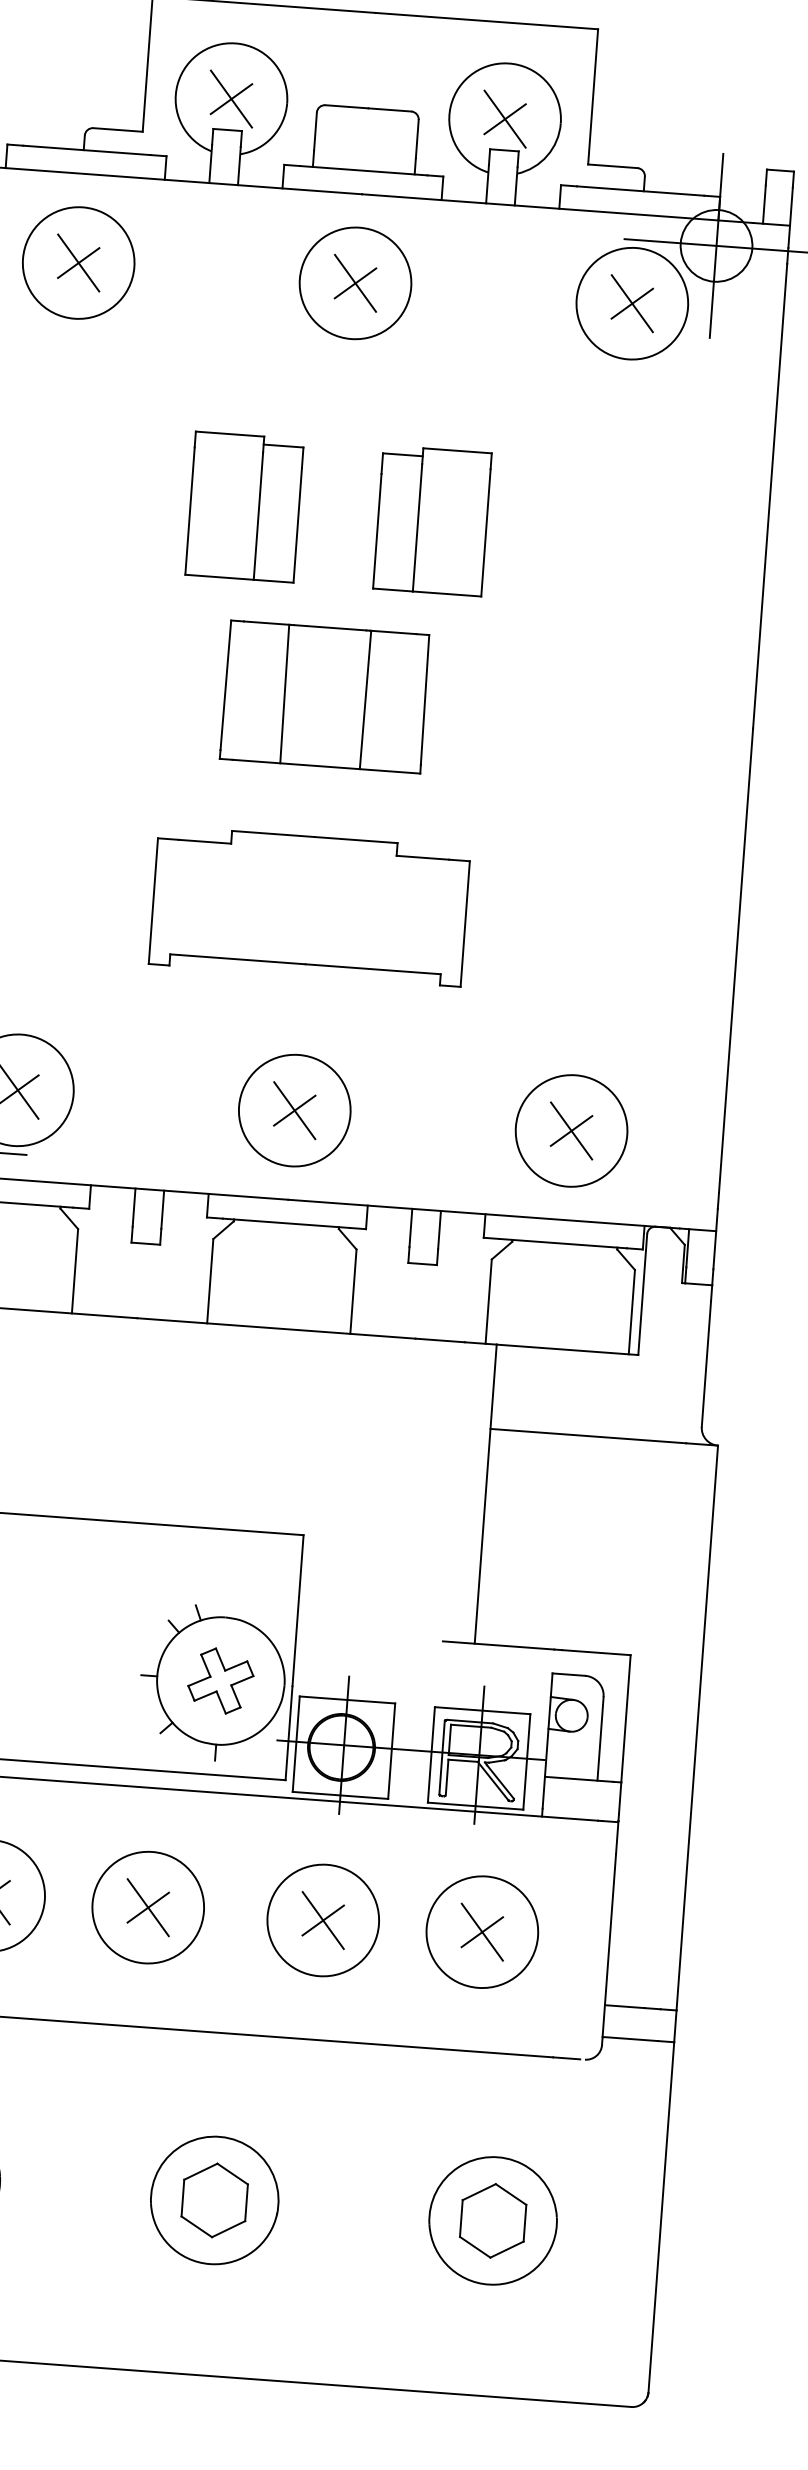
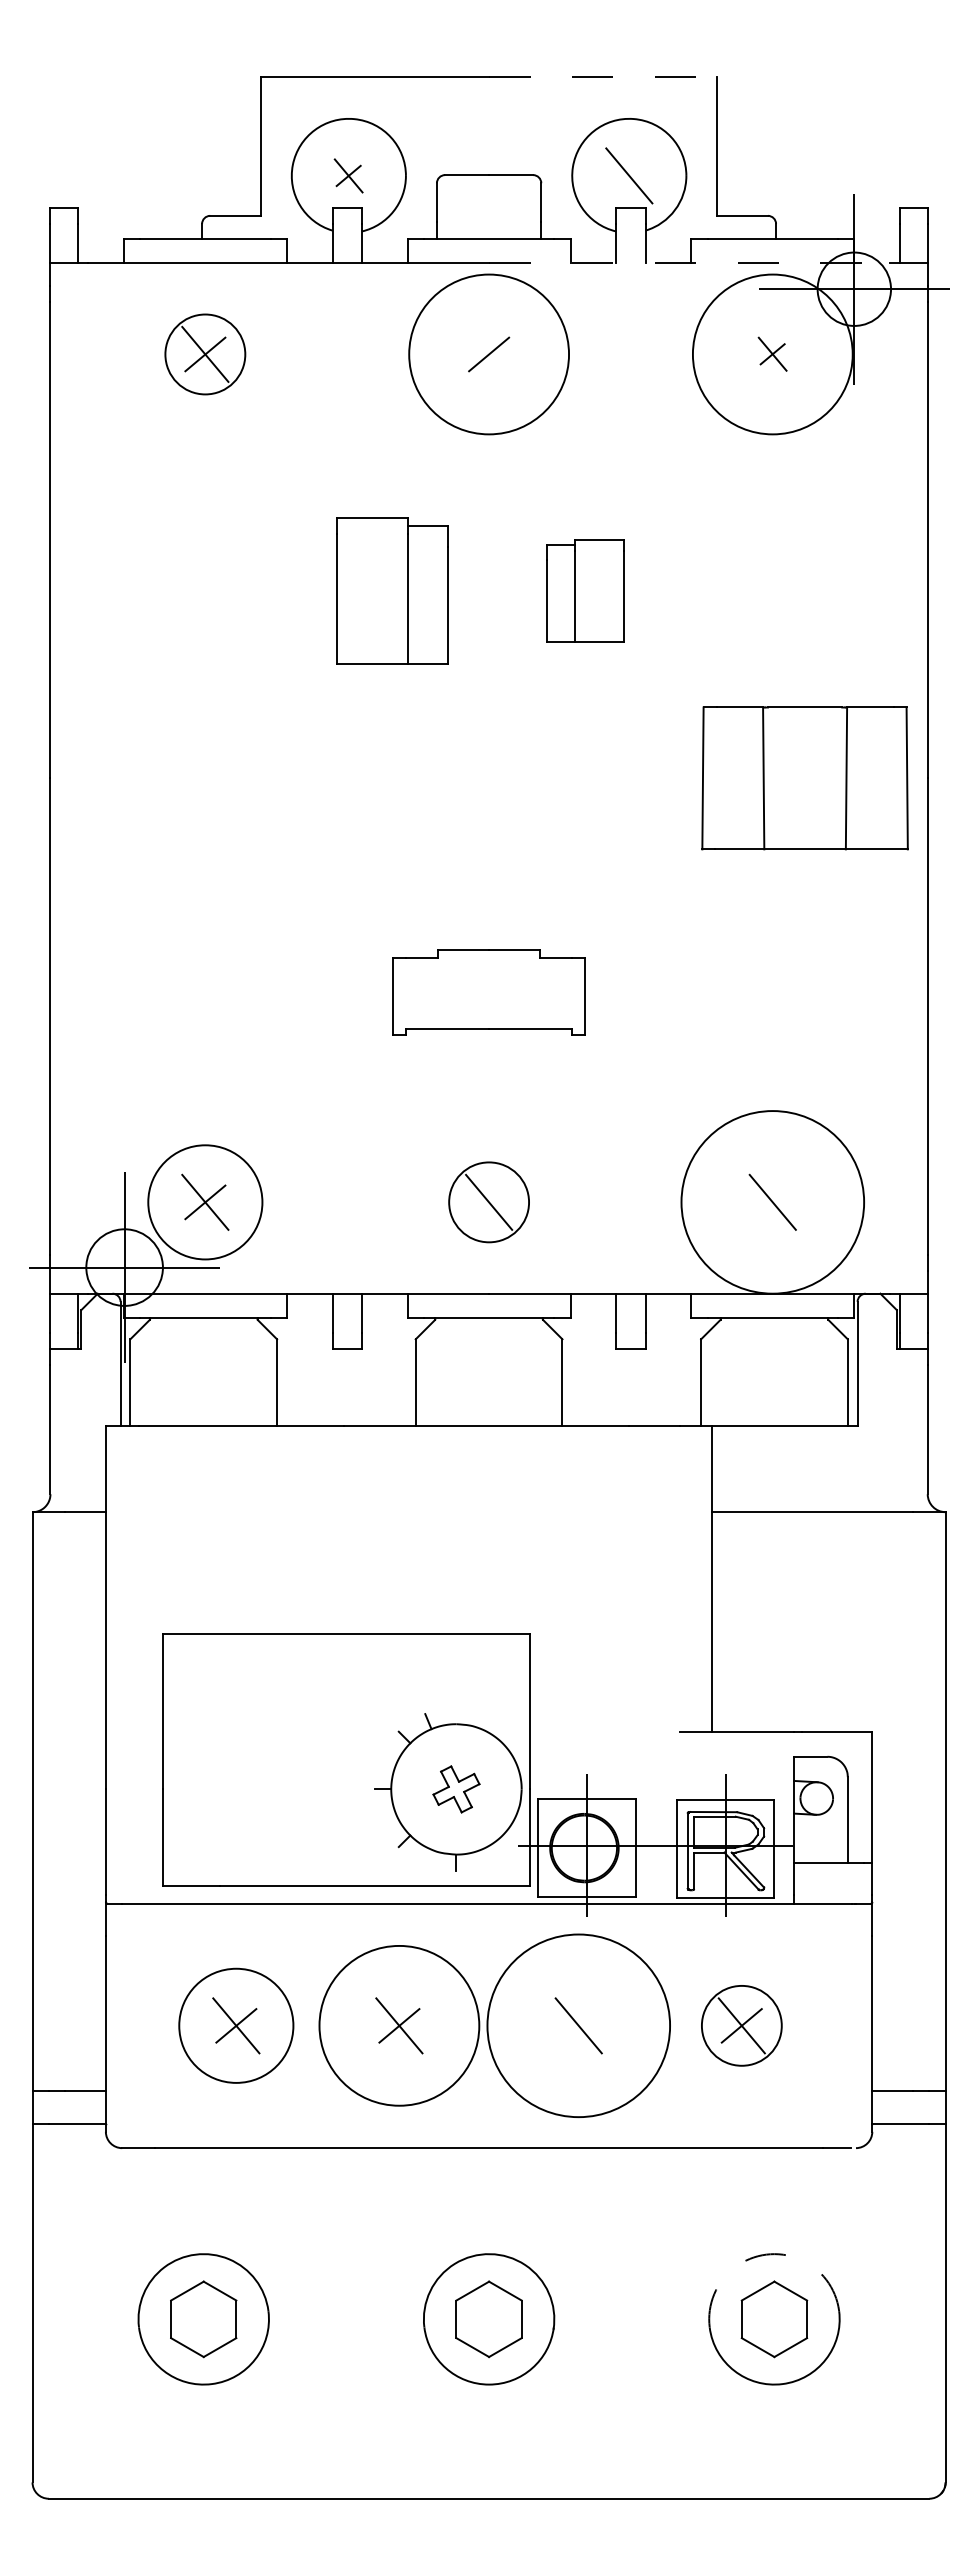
line: (486, 21) -> (603, 77), solid -> dashed
part: (231, 98) -> (348, 175), size x0.6
line: (505, 118) -> (629, 175), removed
line: (557, 208) -> (689, 263), solid -> dashed
circle: (78, 263) -> (205, 354), size x0.7
line: (355, 282) -> (489, 353), removed
circle: (355, 283) -> (489, 354), size x1.4
part: (632, 302) -> (772, 353), size x0.6
circle: (632, 303) -> (772, 354), size x1.4
part: (432, 520) -> (585, 590), size x0.7
part: (324, 697) -> (804, 778), moved
part: (309, 905) -> (488, 992), size x0.6
circle: (295, 1110) -> (489, 1202), size x0.7
line: (295, 1110) -> (489, 1202), removed
circle: (571, 1131) -> (772, 1202), size x1.6
line: (571, 1131) -> (772, 1202), removed
part: (220, 1681) -> (456, 1789), size x0.7
circle: (148, 1907) -> (399, 2025), size x1.4
circle: (323, 1920) -> (578, 2025), size x1.6
line: (323, 1920) -> (578, 2025), removed
circle: (482, 1931) -> (741, 2025), size x0.7
arc: (490, 2157) -> (766, 2254), solid -> dashed

